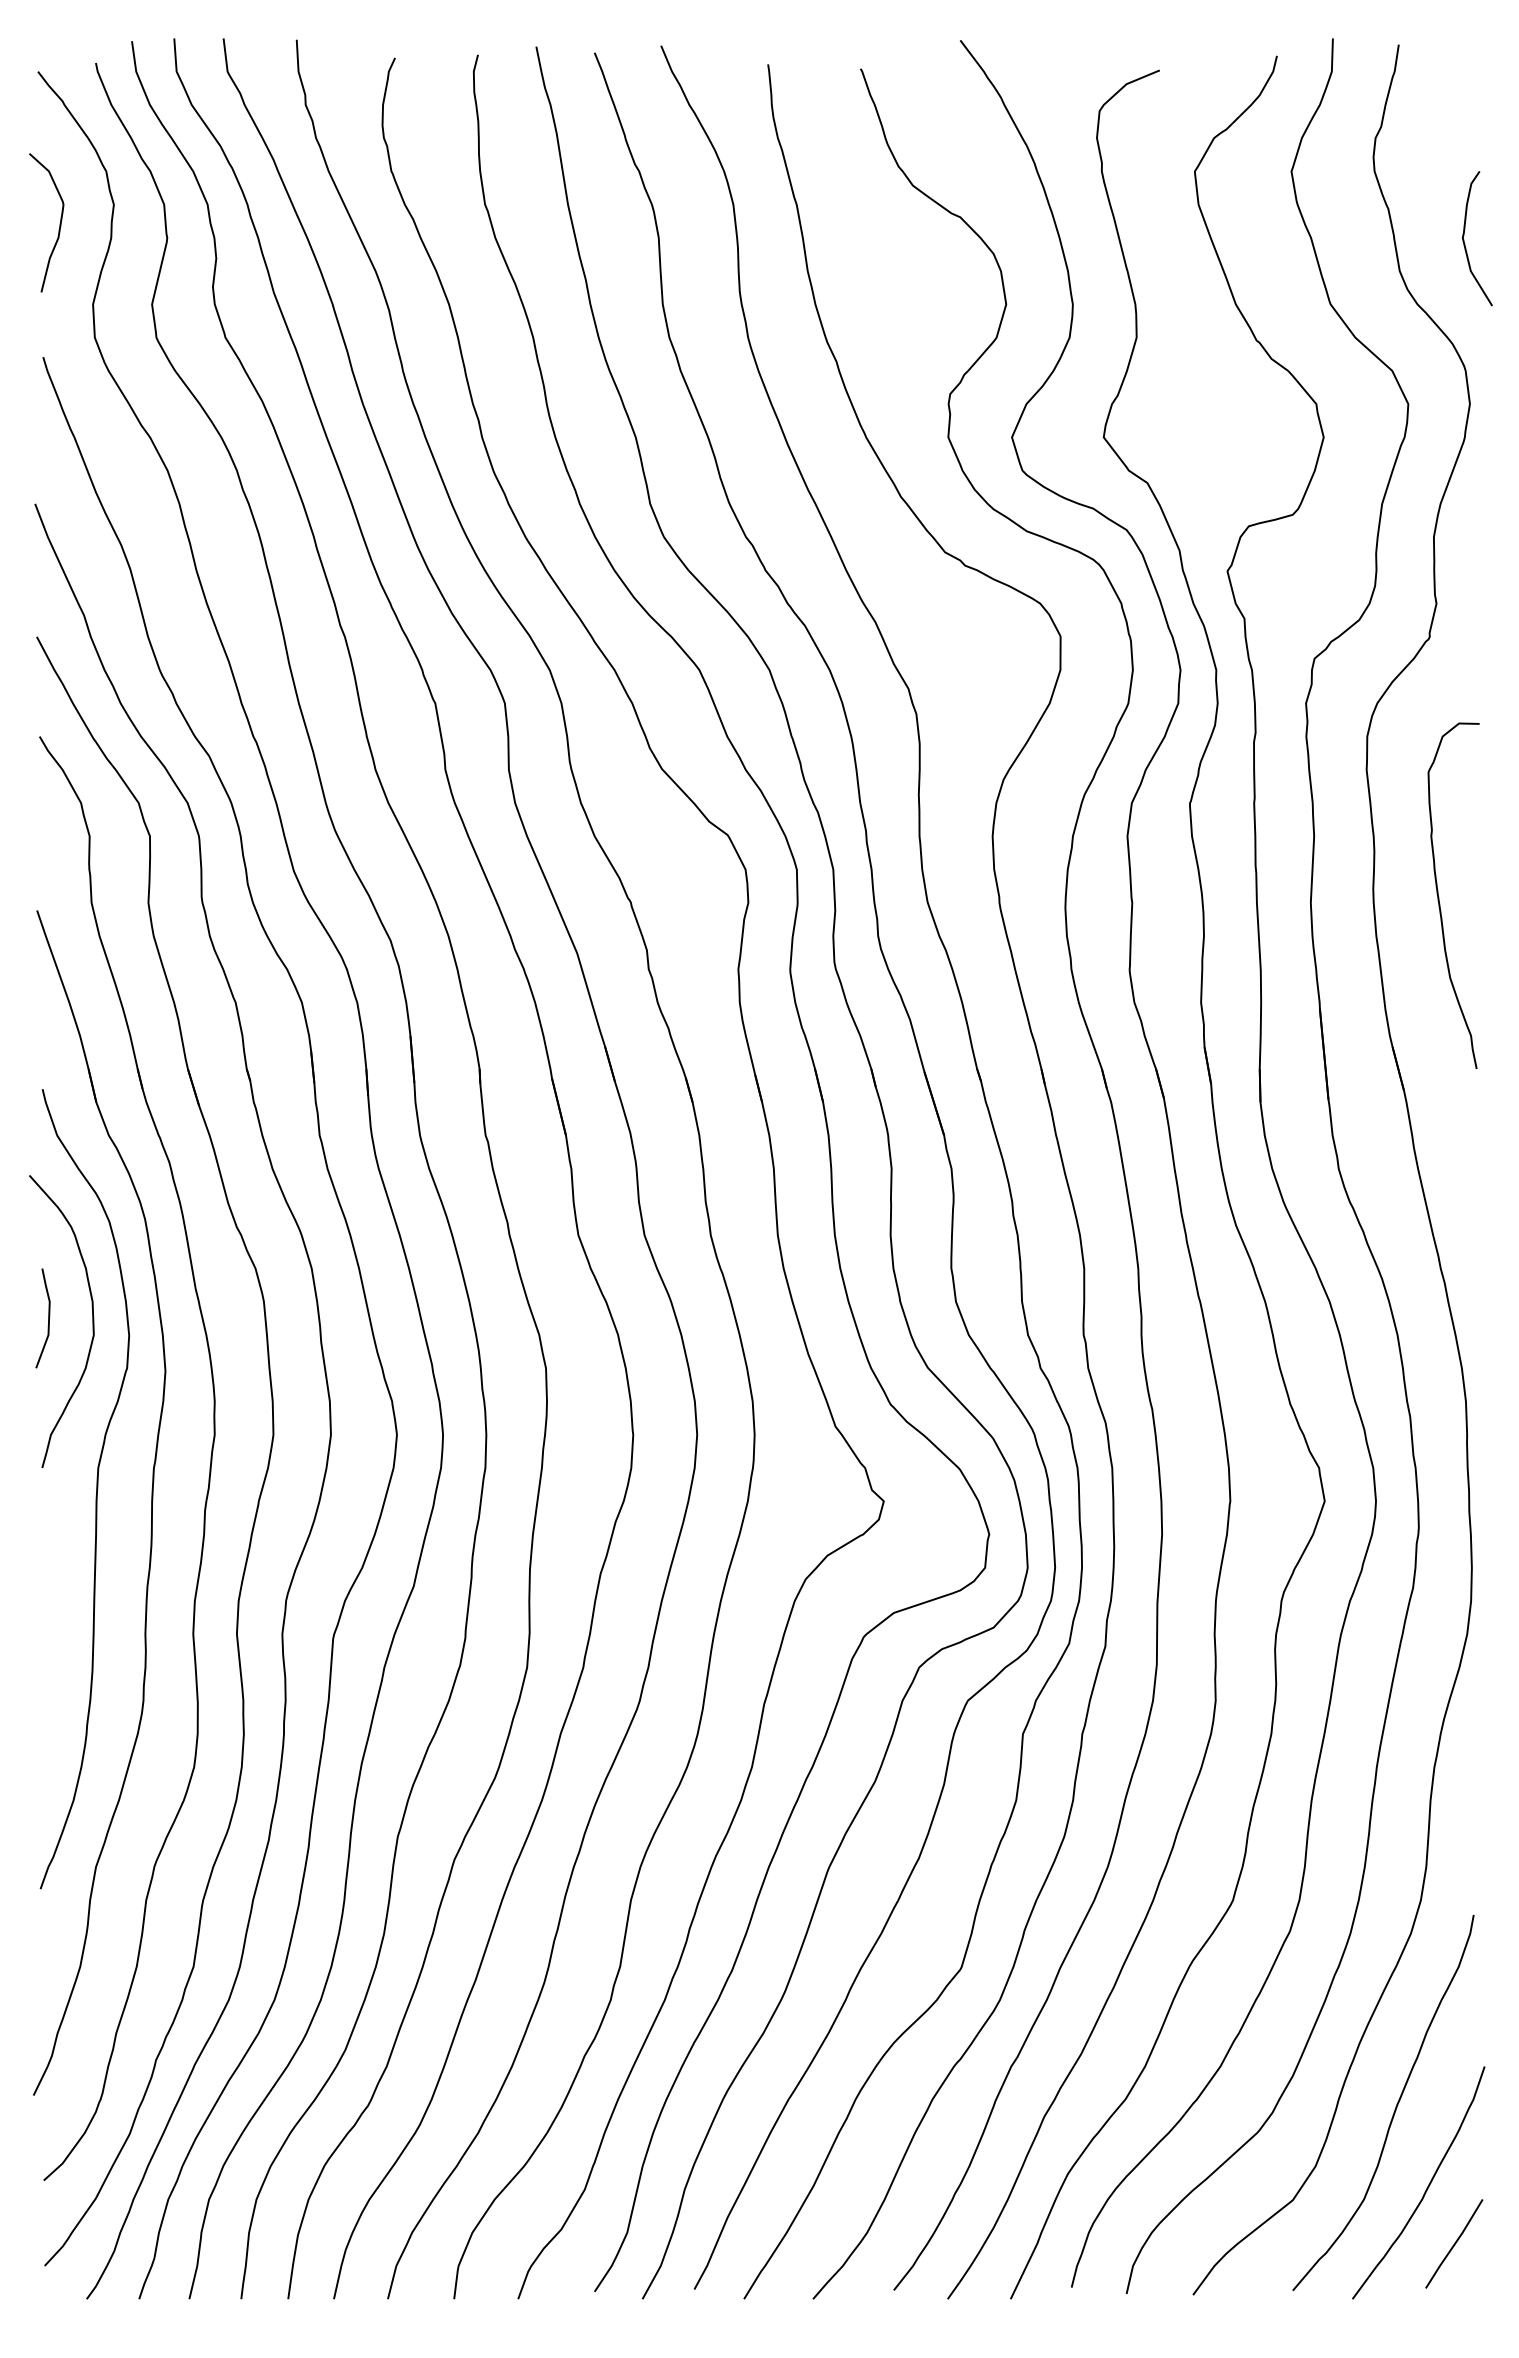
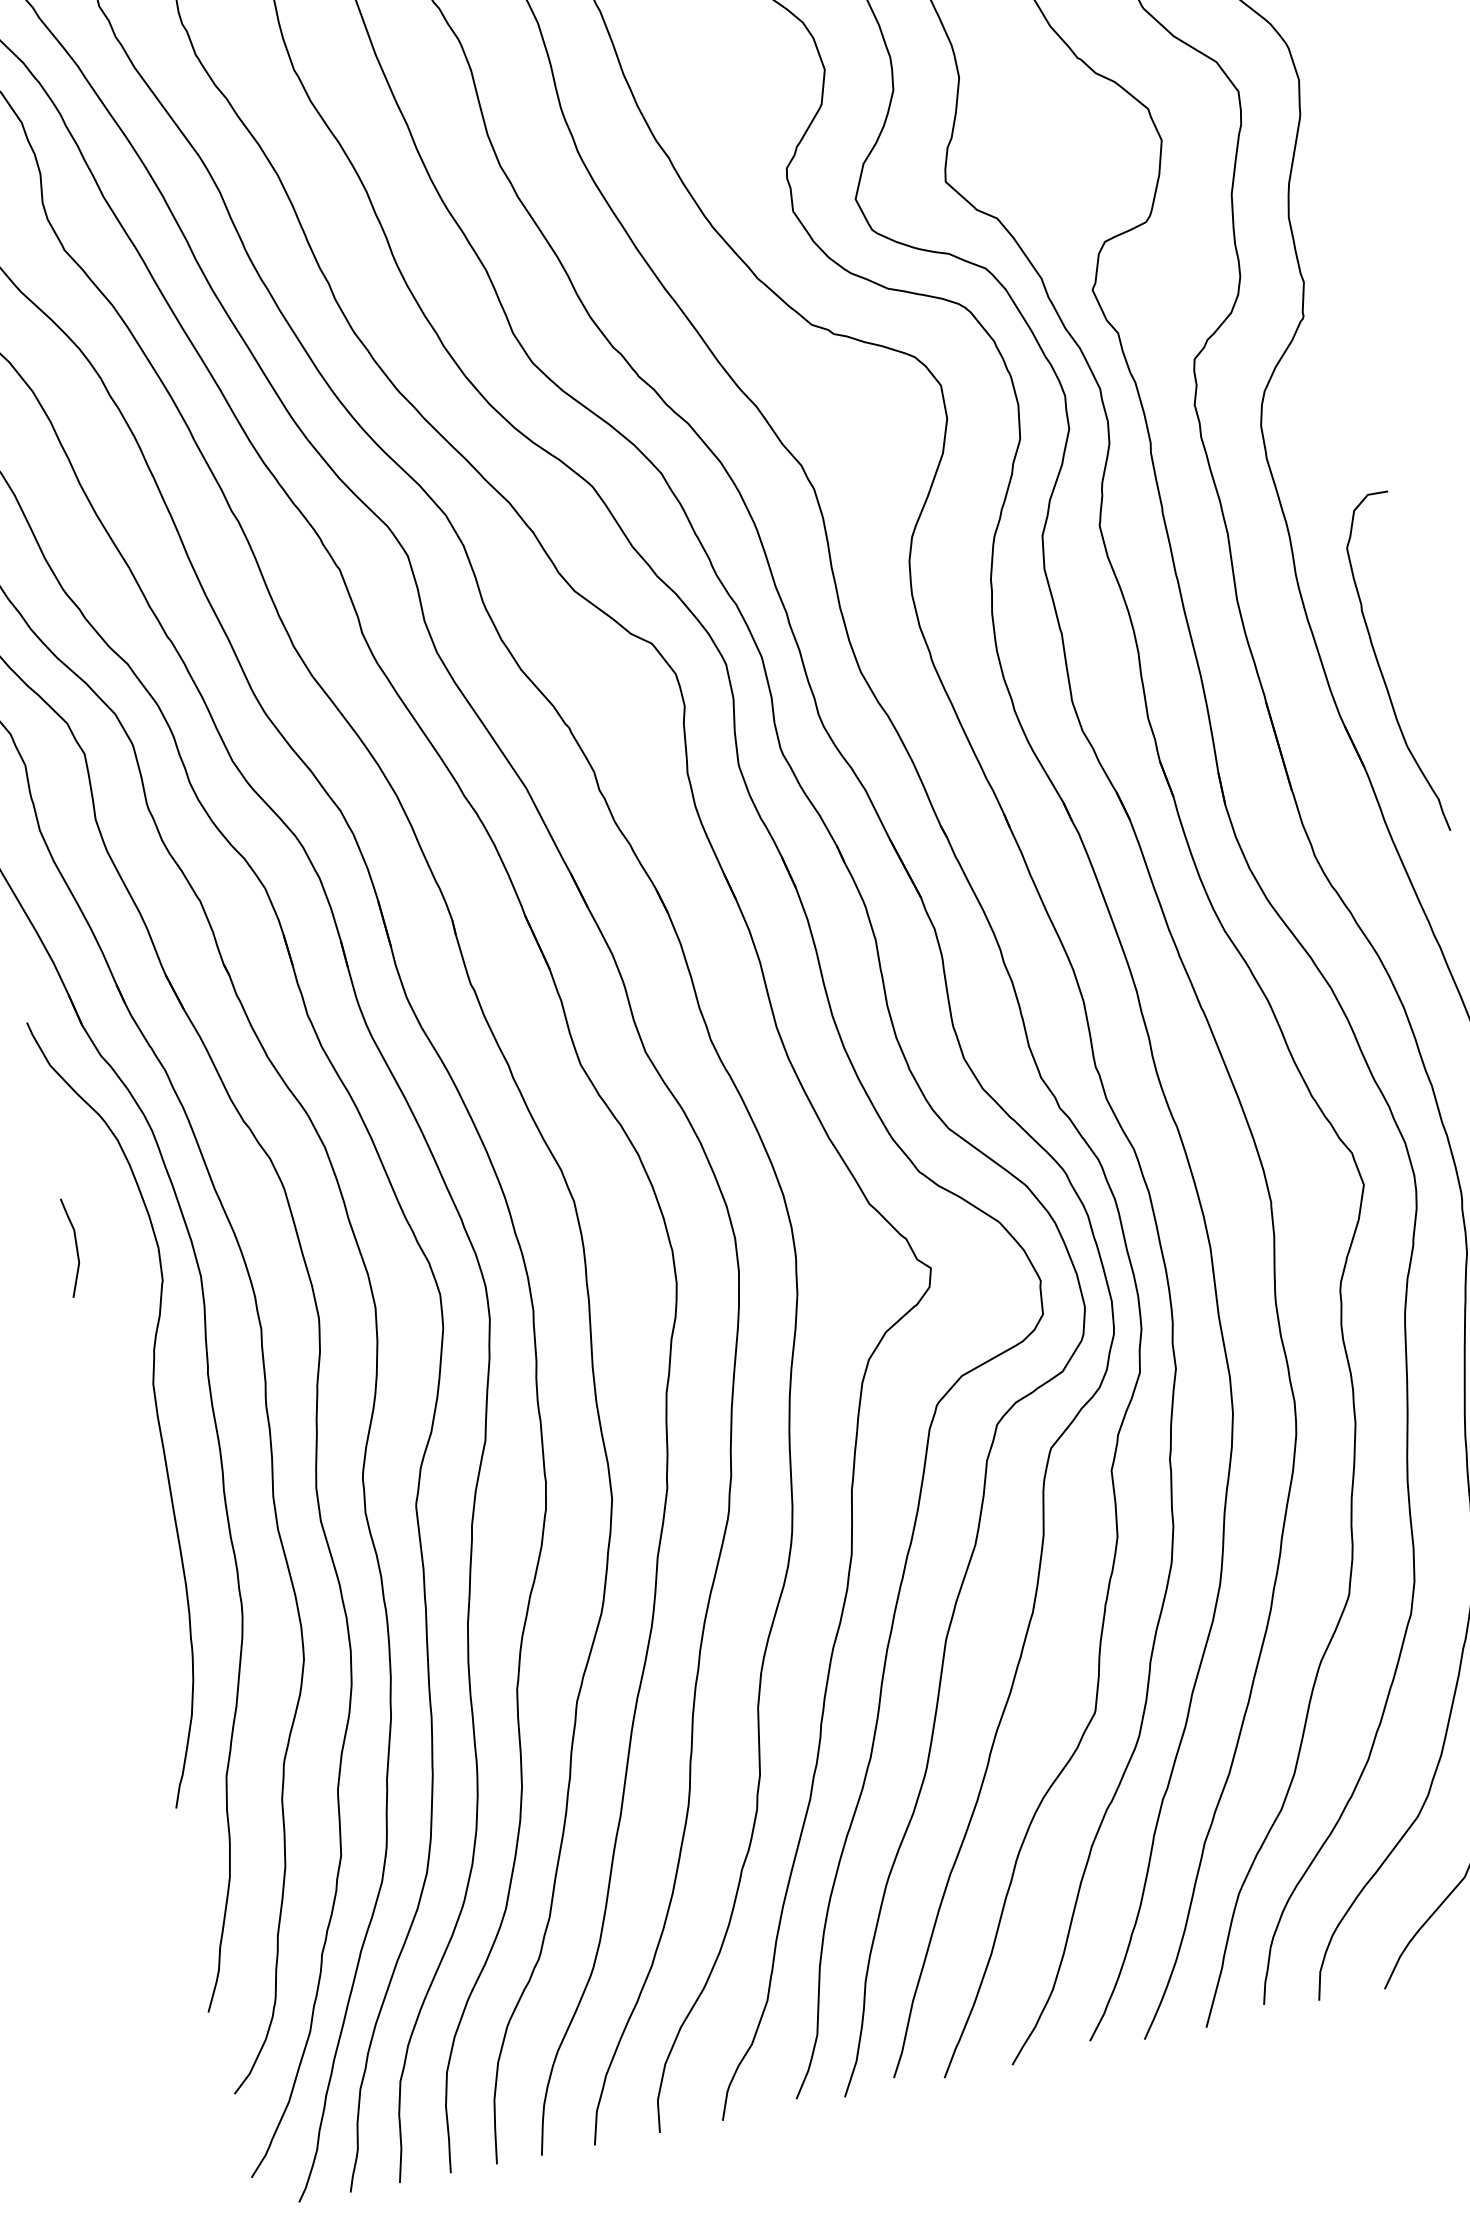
curve: (1439, 897) -> (1381, 669), moved
curve: (92, 1321) -> (119, 1241), removed

